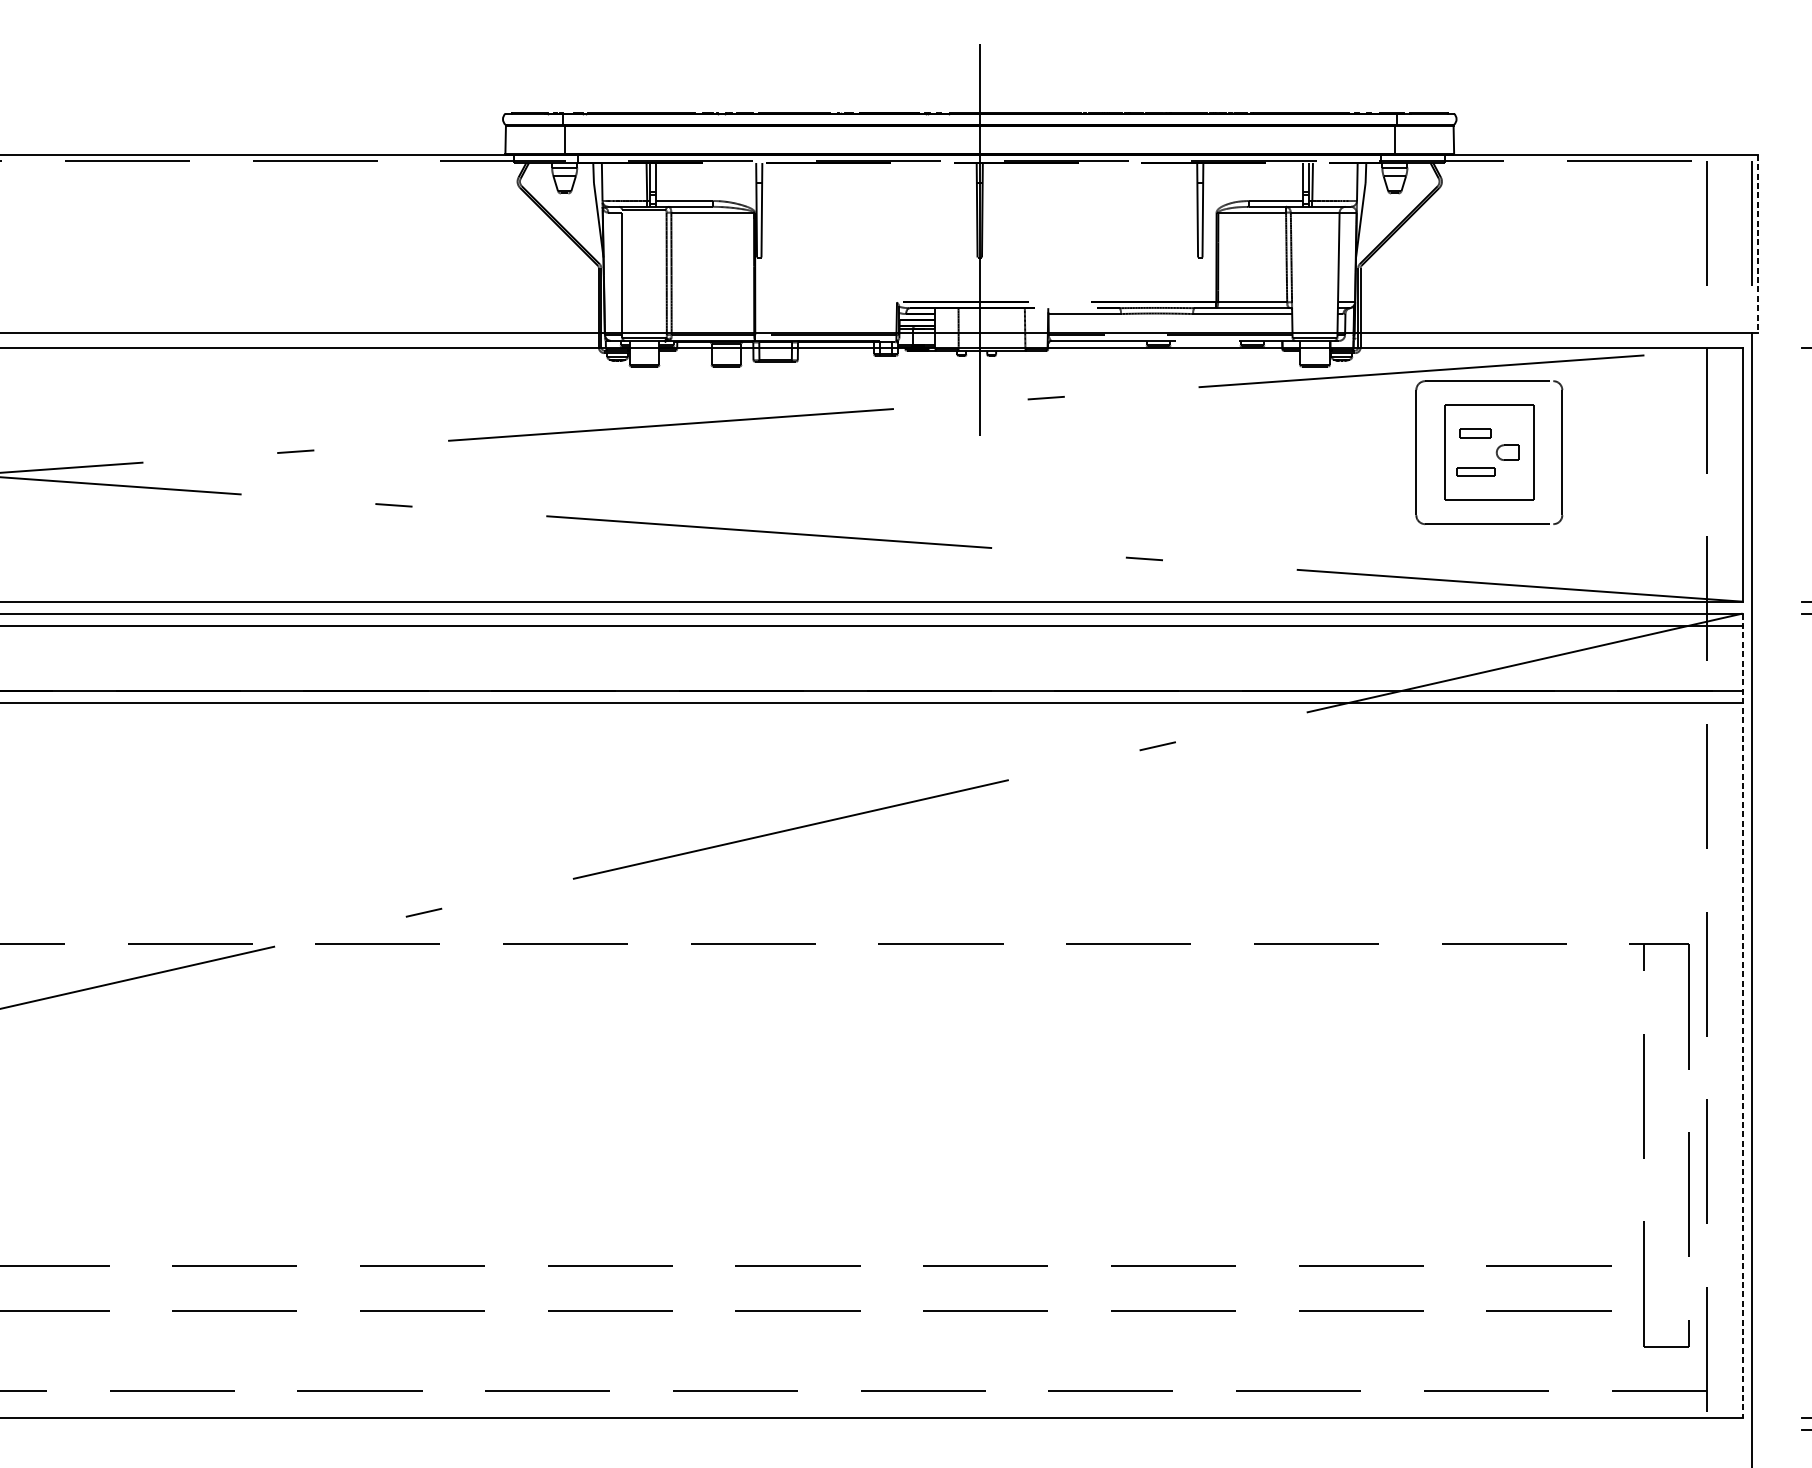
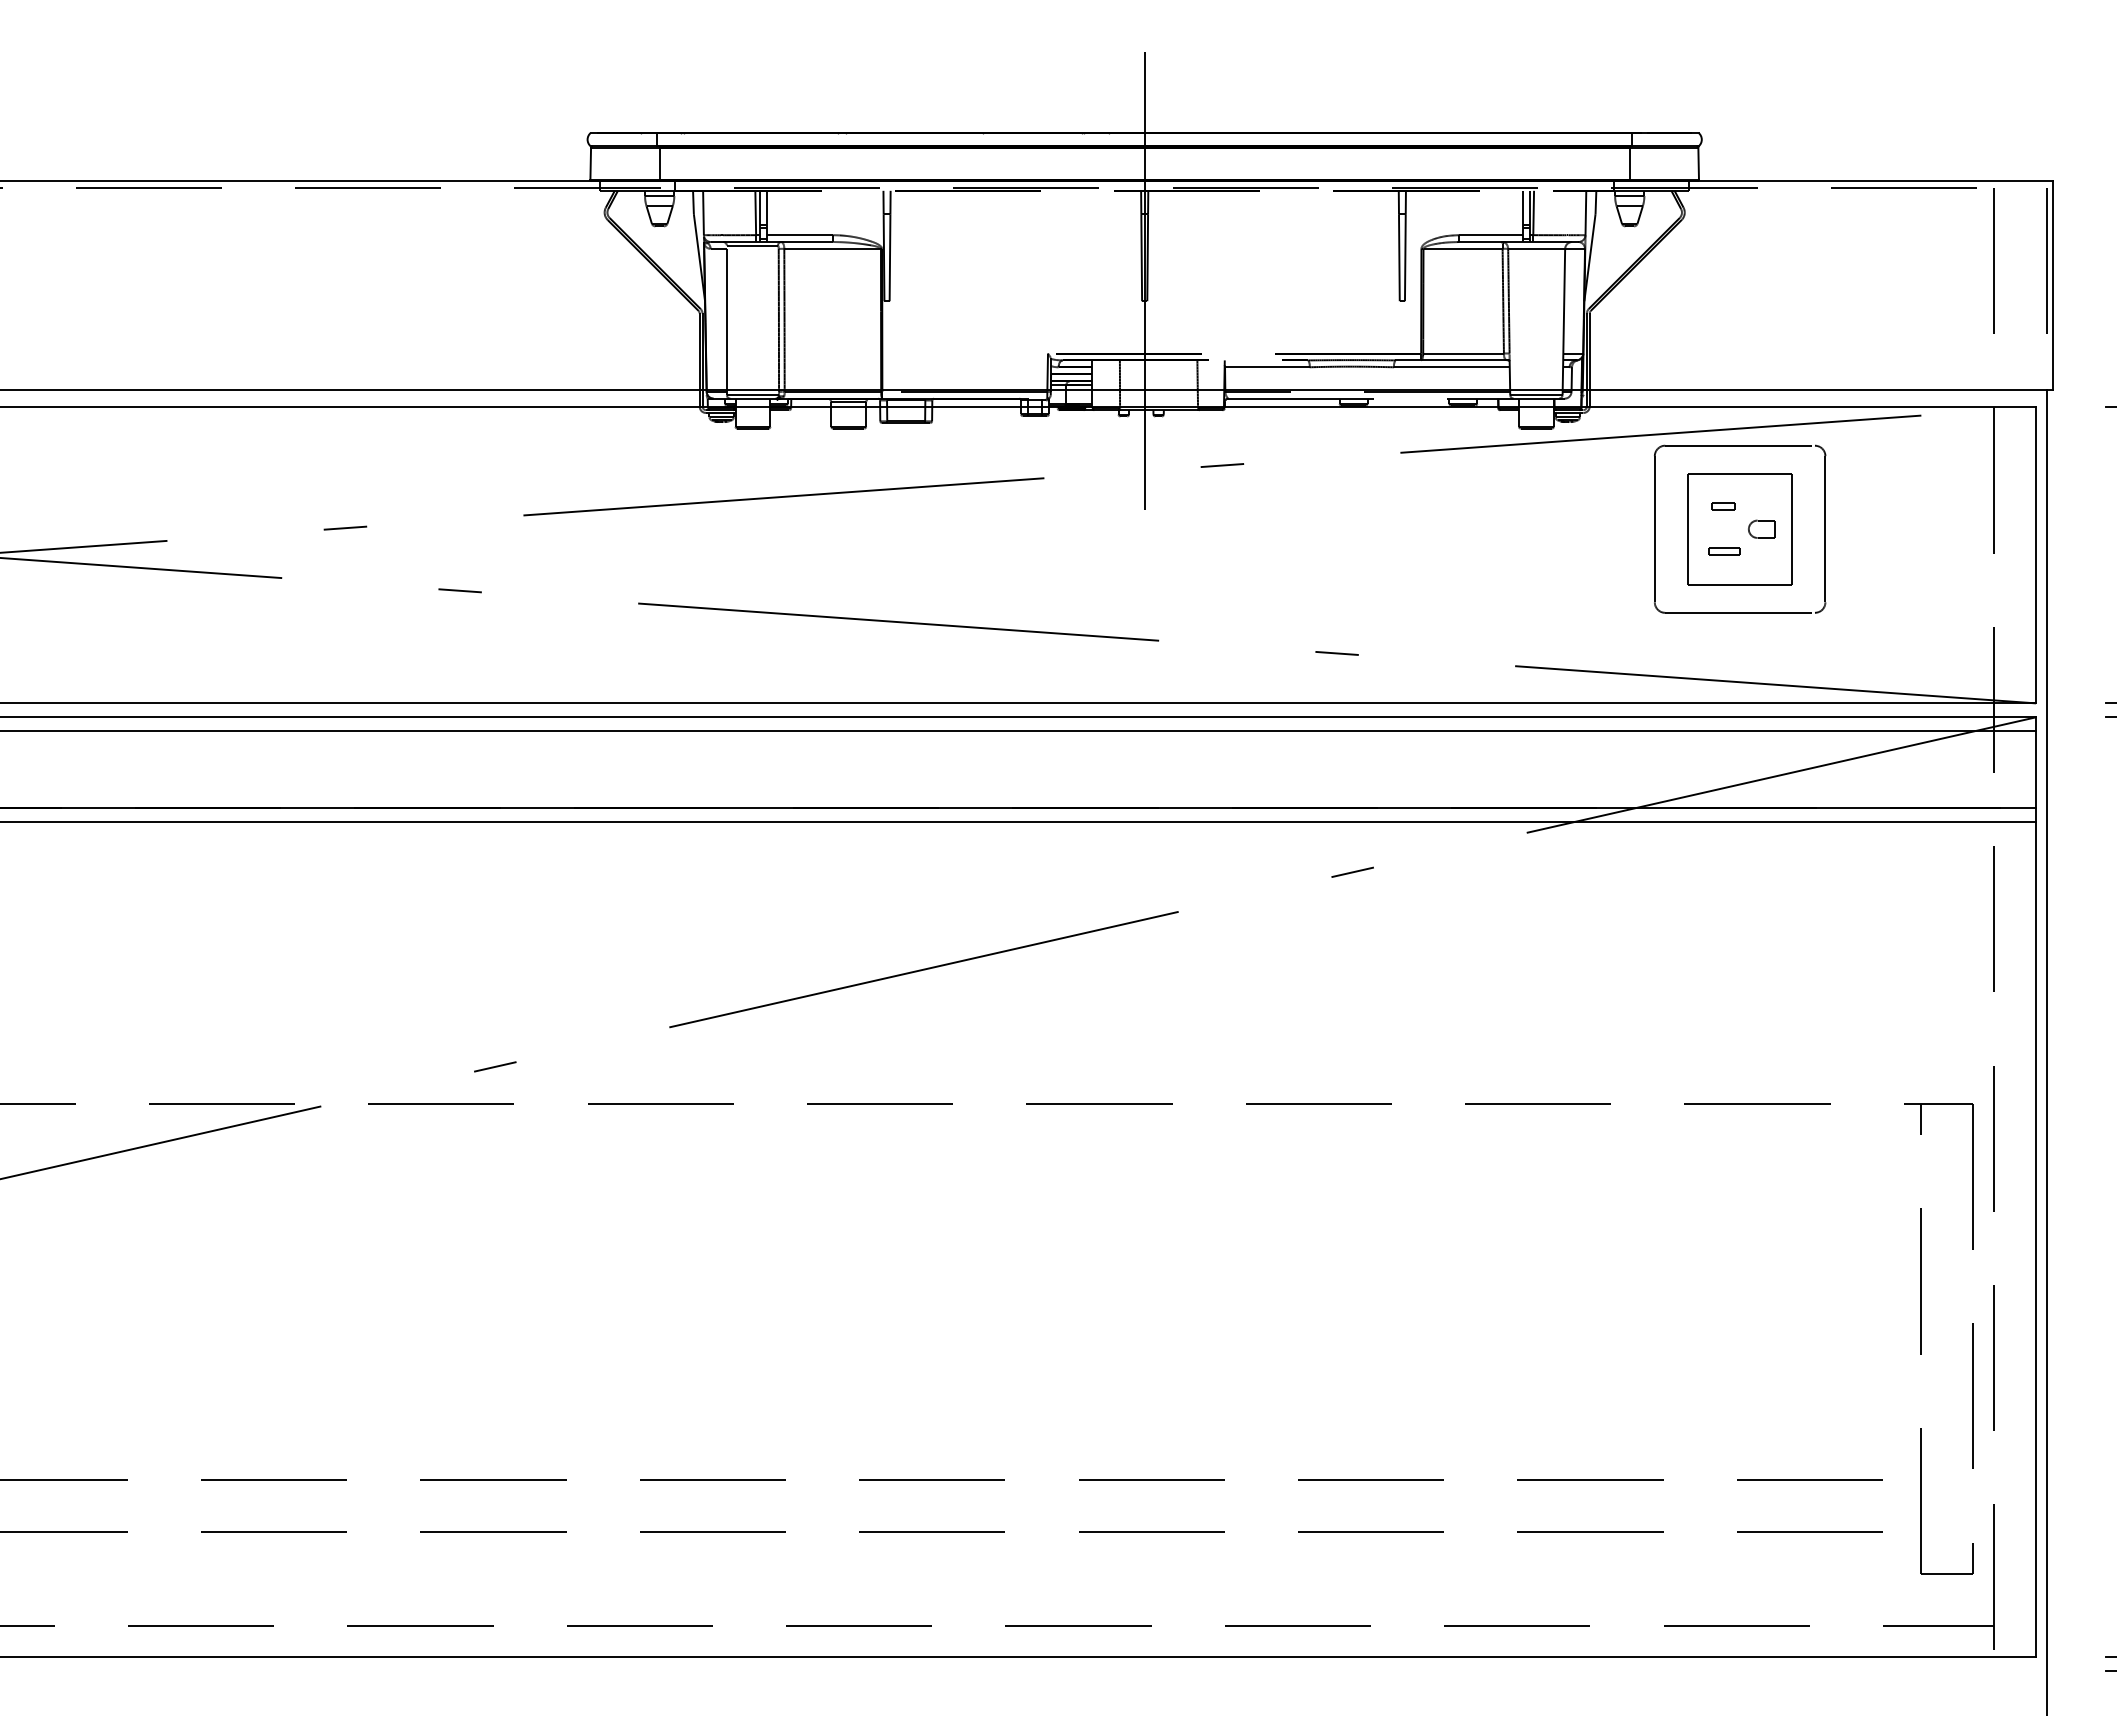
line: (1757, 244) -> (2053, 286), dashed -> solid
part: (1475, 433) -> (1723, 506), size x0.62
part: (1475, 471) -> (1724, 551), size x0.71
line: (1742, 1015) -> (2036, 1187), dashed -> solid

